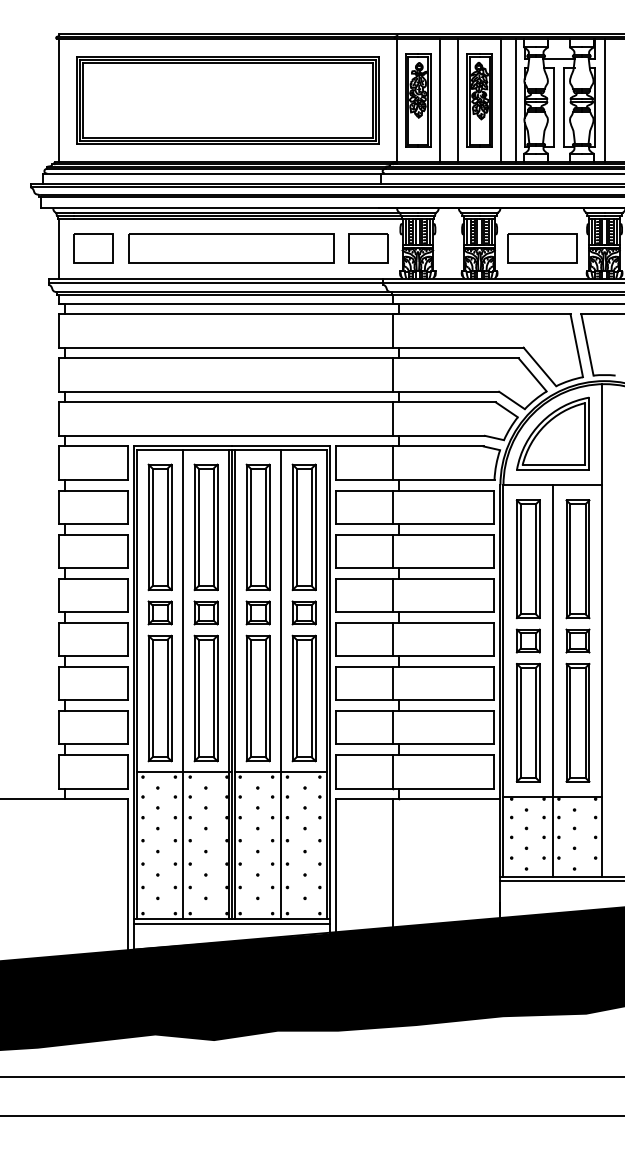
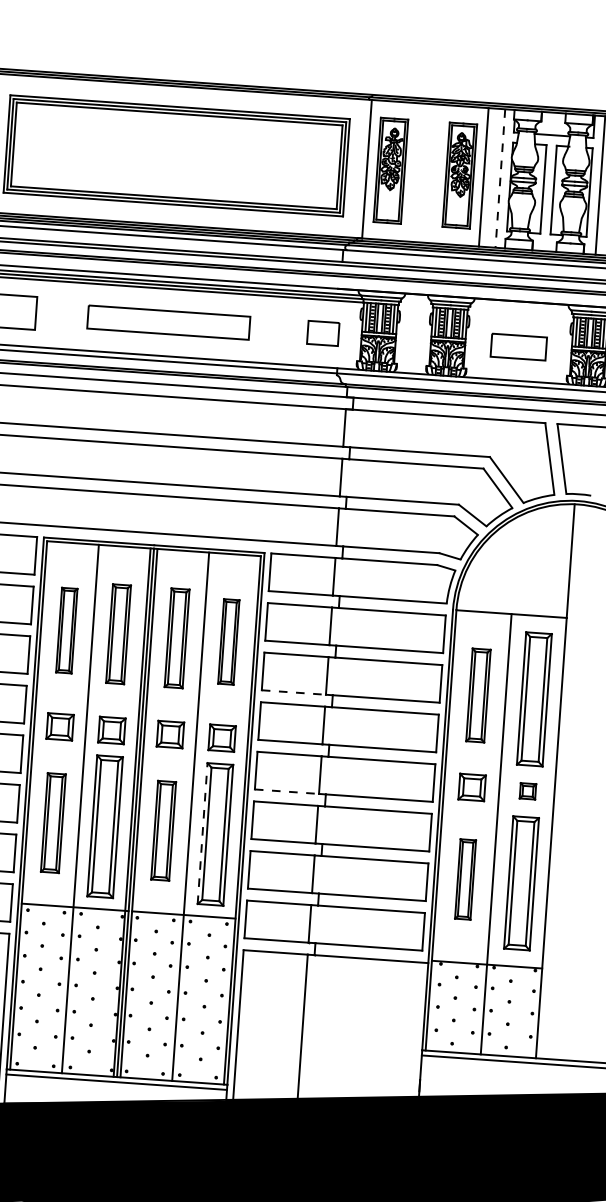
line: (439, 100) -> (414, 172), removed
line: (458, 100) -> (436, 173), removed
line: (515, 100) -> (500, 178), solid -> dashed
part: (231, 248) -> (169, 322), size x0.7
part: (368, 248) -> (323, 333), size x0.7
part: (542, 248) -> (518, 346), size x0.7
part: (552, 433) -> (515, 555), removed
part: (159, 527) -> (66, 630), size x0.6
part: (205, 527) -> (117, 634), size x0.7
part: (257, 527) -> (176, 638), size x0.7
part: (303, 527) -> (228, 642), size x0.6
part: (527, 559) -> (477, 695), size x0.7
line: (364, 568) -> (293, 692), solid -> dashed
part: (577, 640) -> (527, 790), size x0.6
line: (364, 656) -> (286, 791), solid -> dashed
part: (159, 698) -> (52, 823), size x0.7
part: (257, 698) -> (162, 830), size x0.7
line: (292, 698) -> (202, 833), solid -> dashed
part: (527, 722) -> (464, 878), size x0.6

